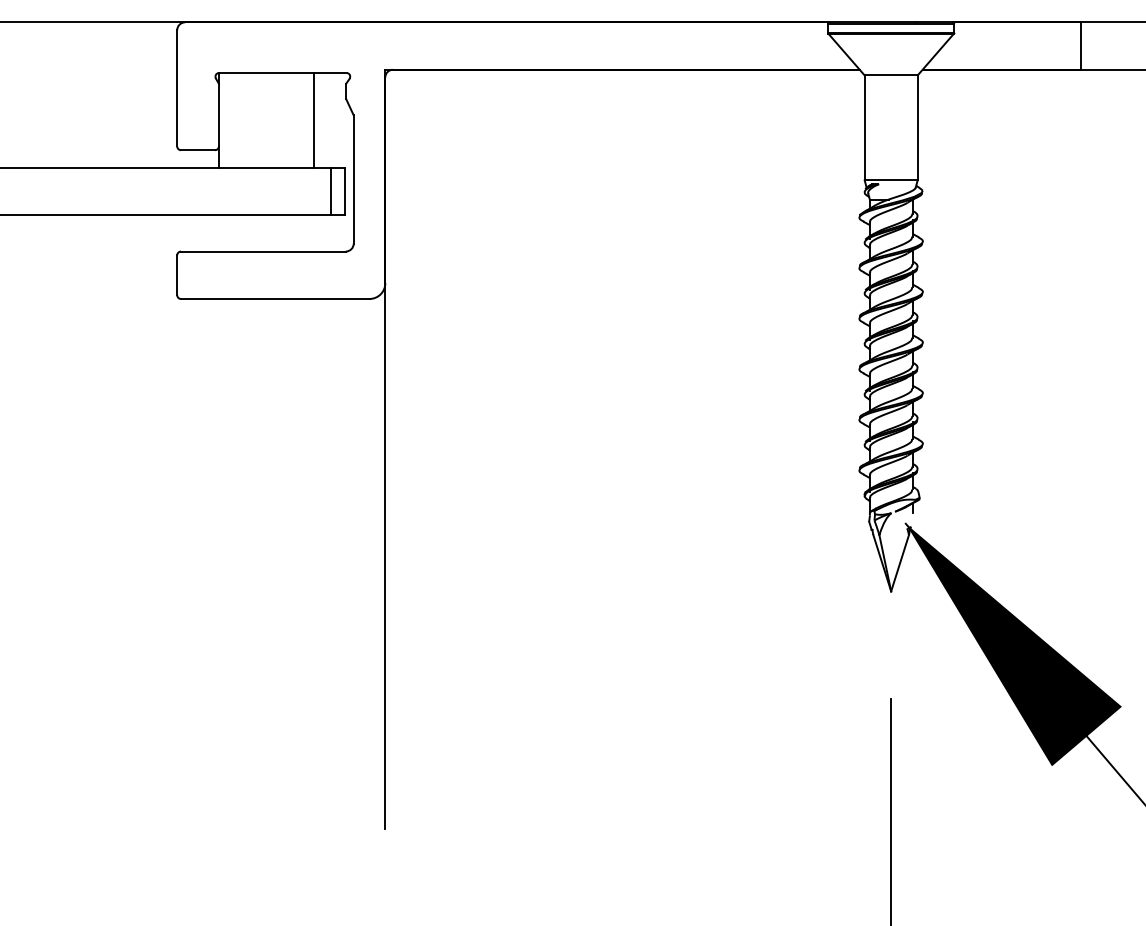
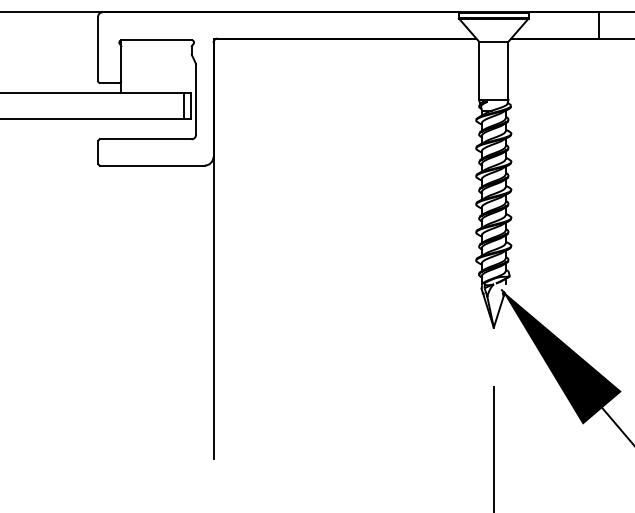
line: (313, 120) -> (173, 66), removed

